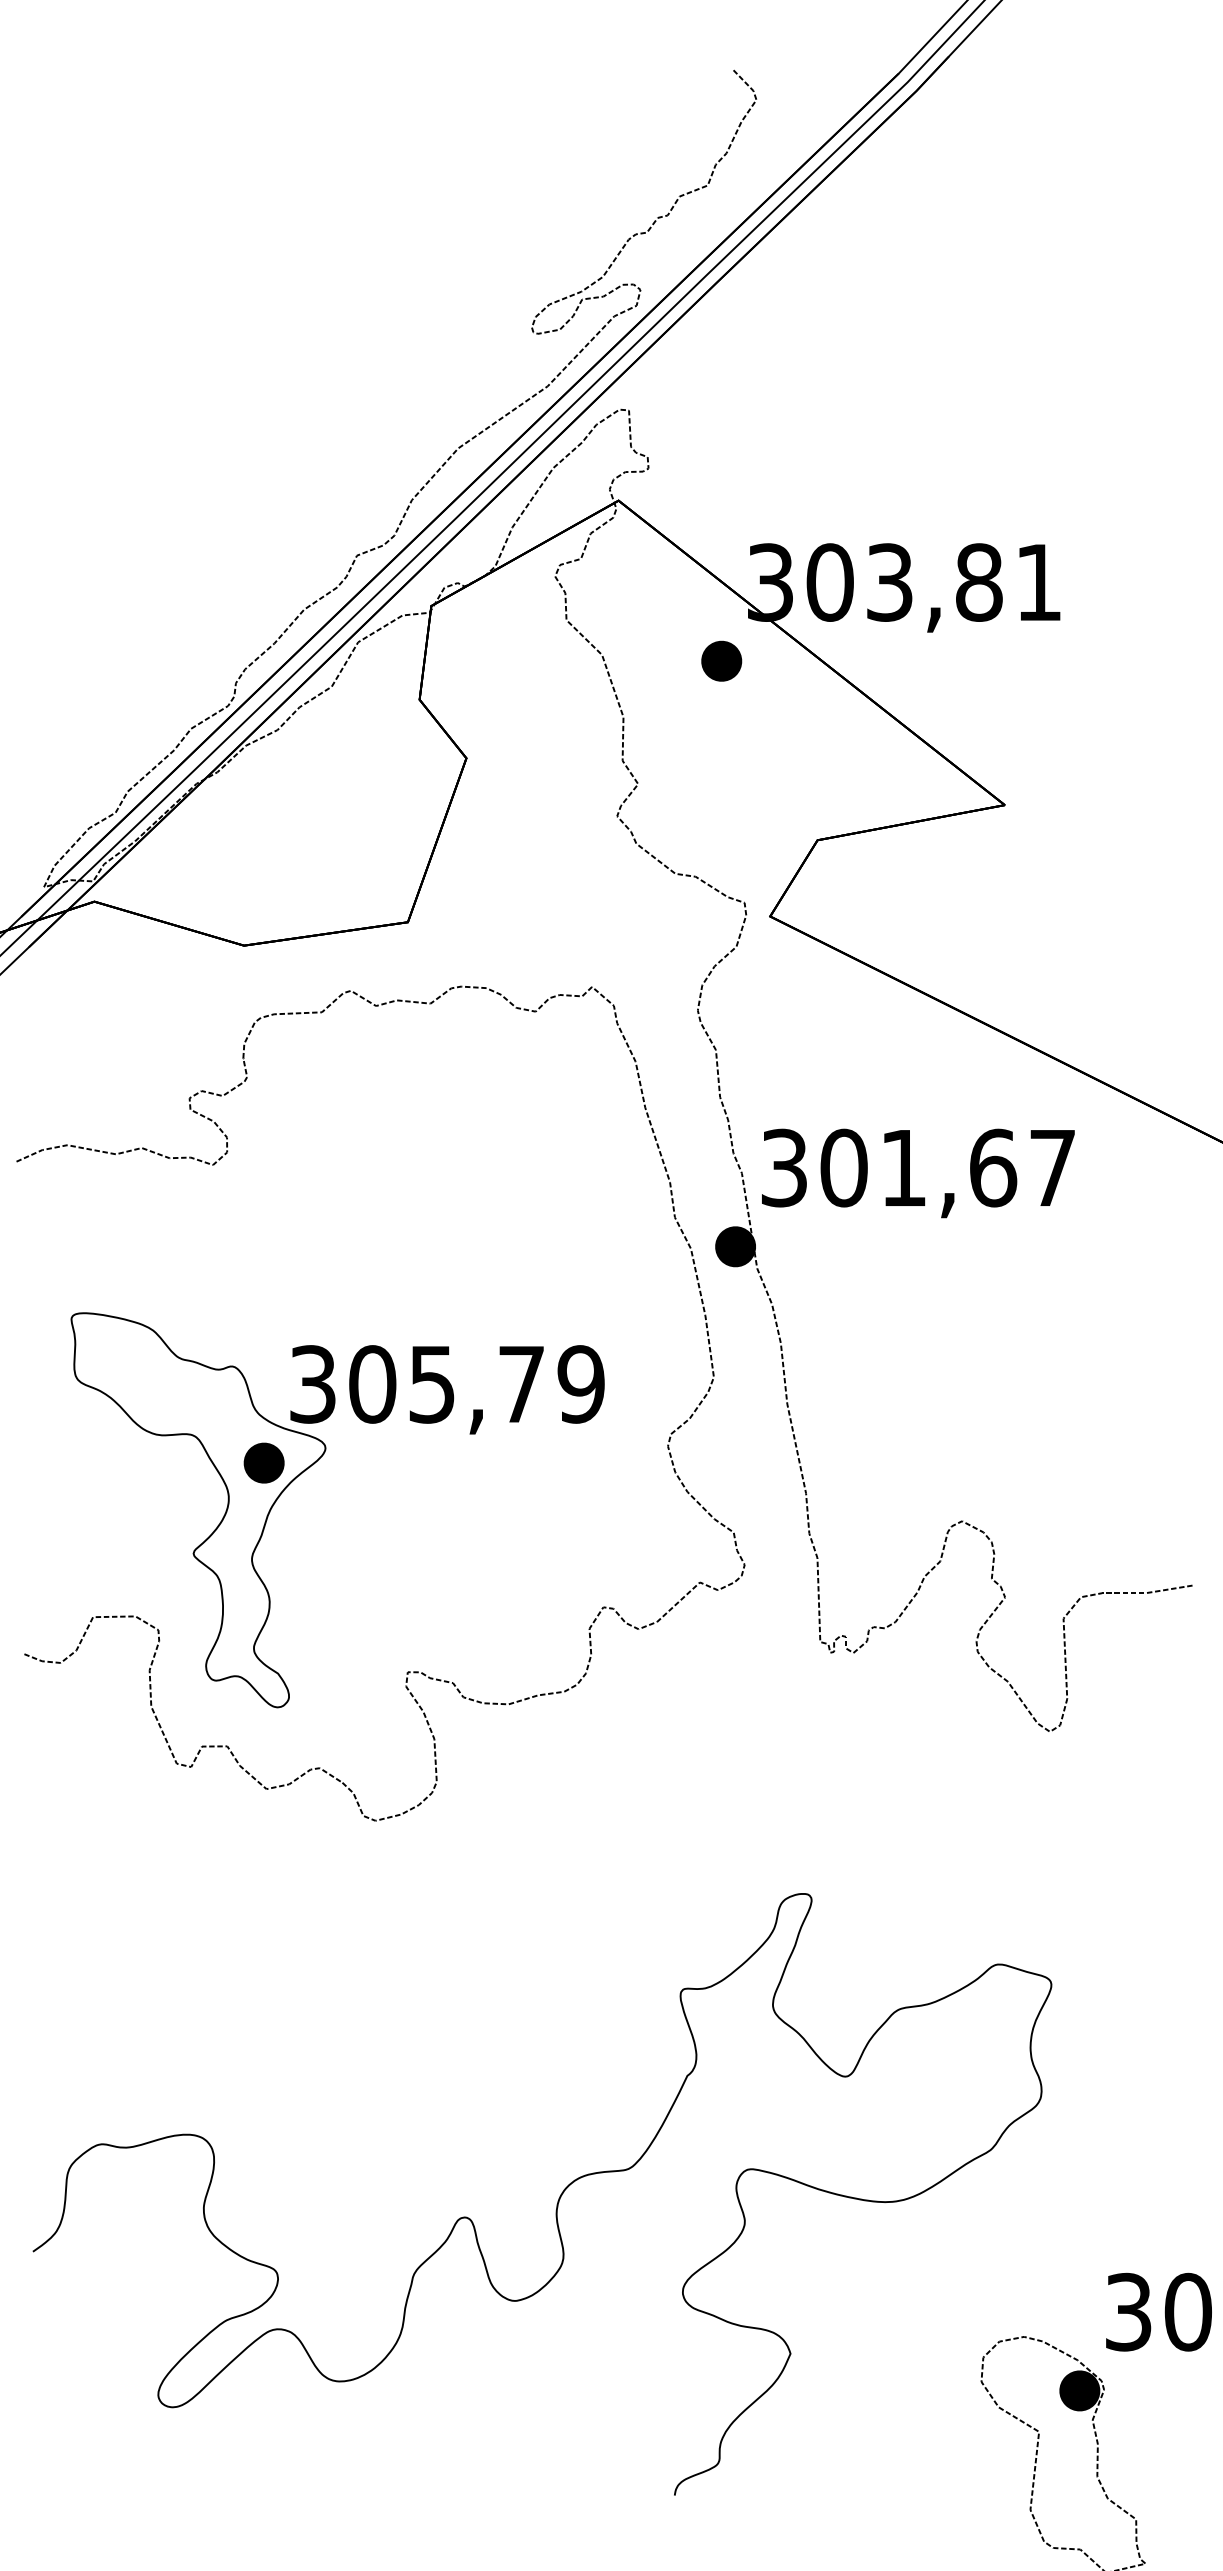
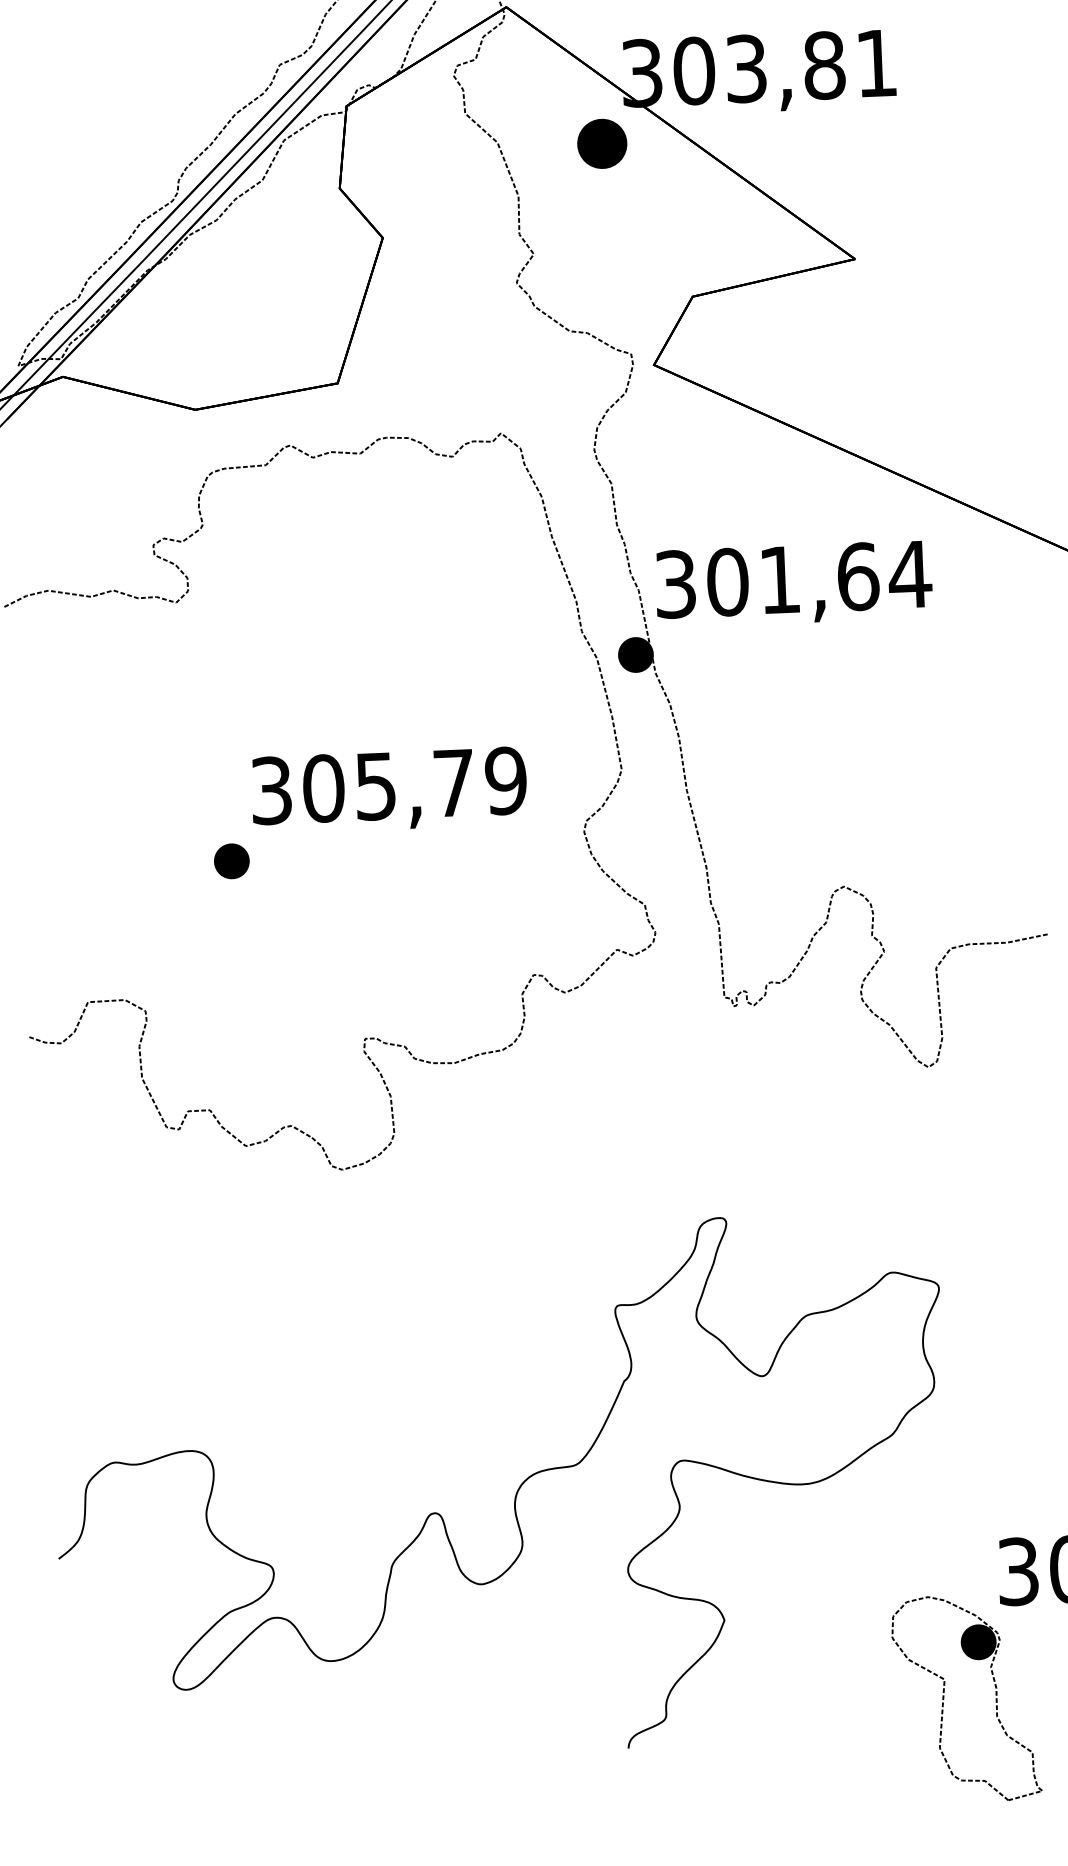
part: (721, 660) -> (602, 143), size x1.4
text: (1052, 1167) -> (909, 574), 301,67 -> 301,64
part: (219, 1522) -> (194, 914), removed

